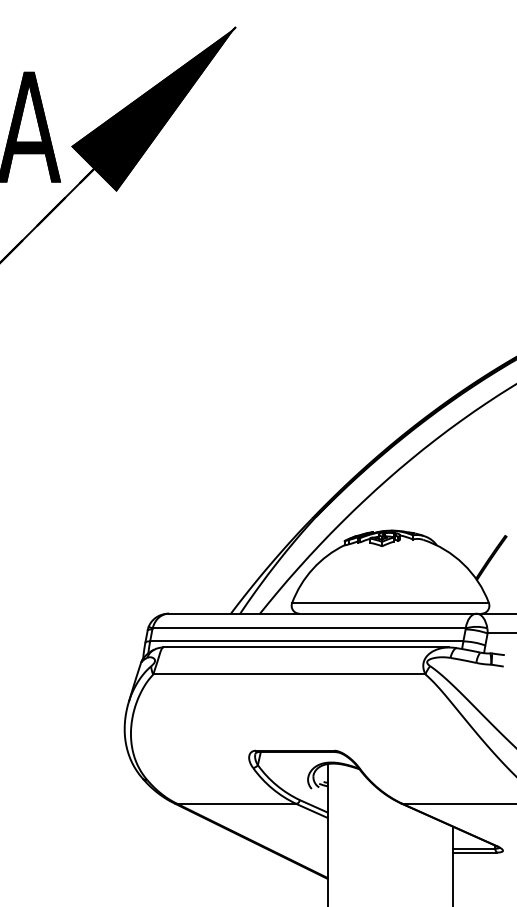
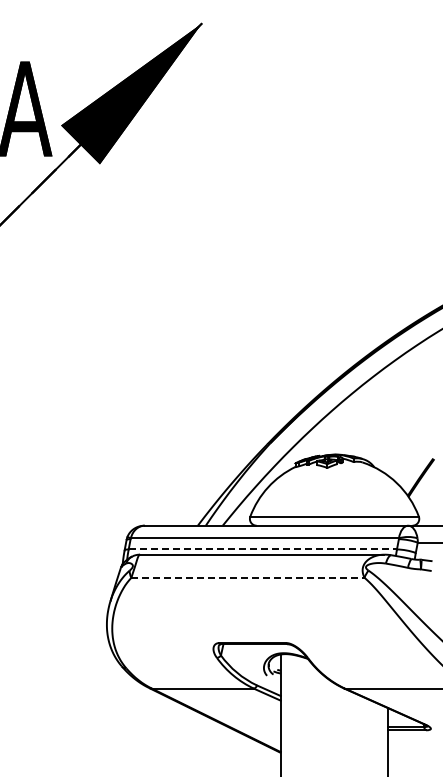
line: (307, 641) -> (263, 549), solid -> dashed
line: (288, 674) -> (247, 577), solid -> dashed

